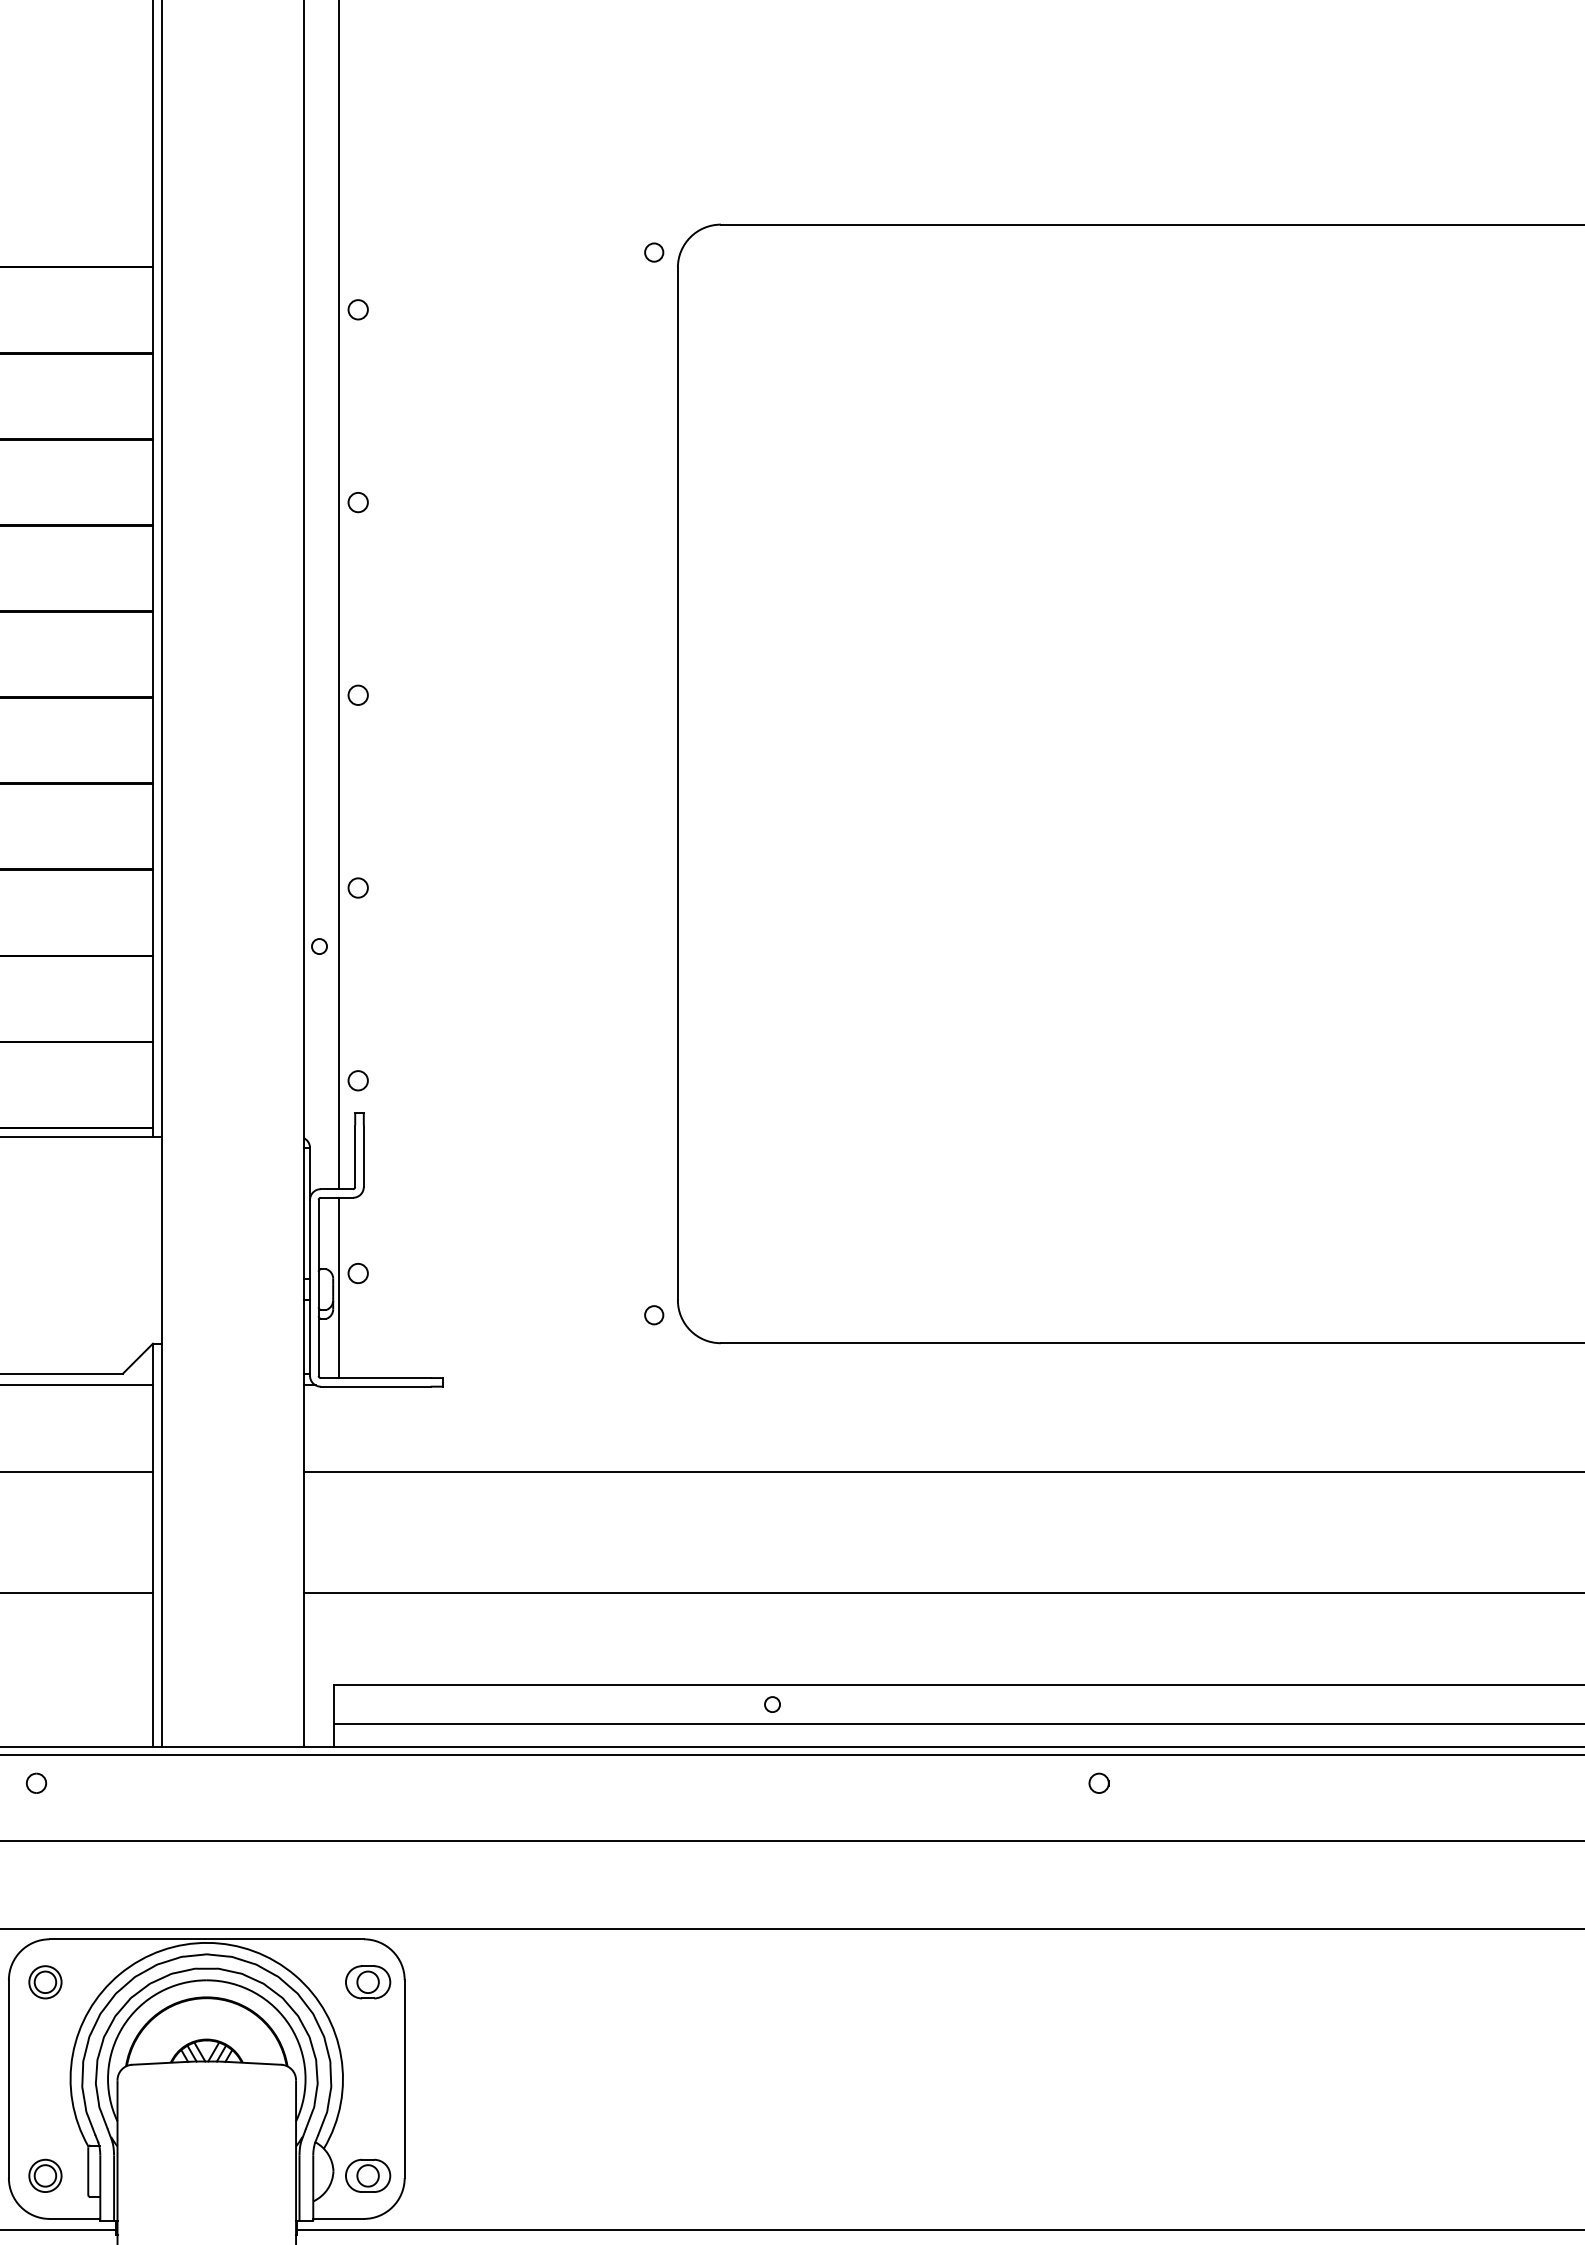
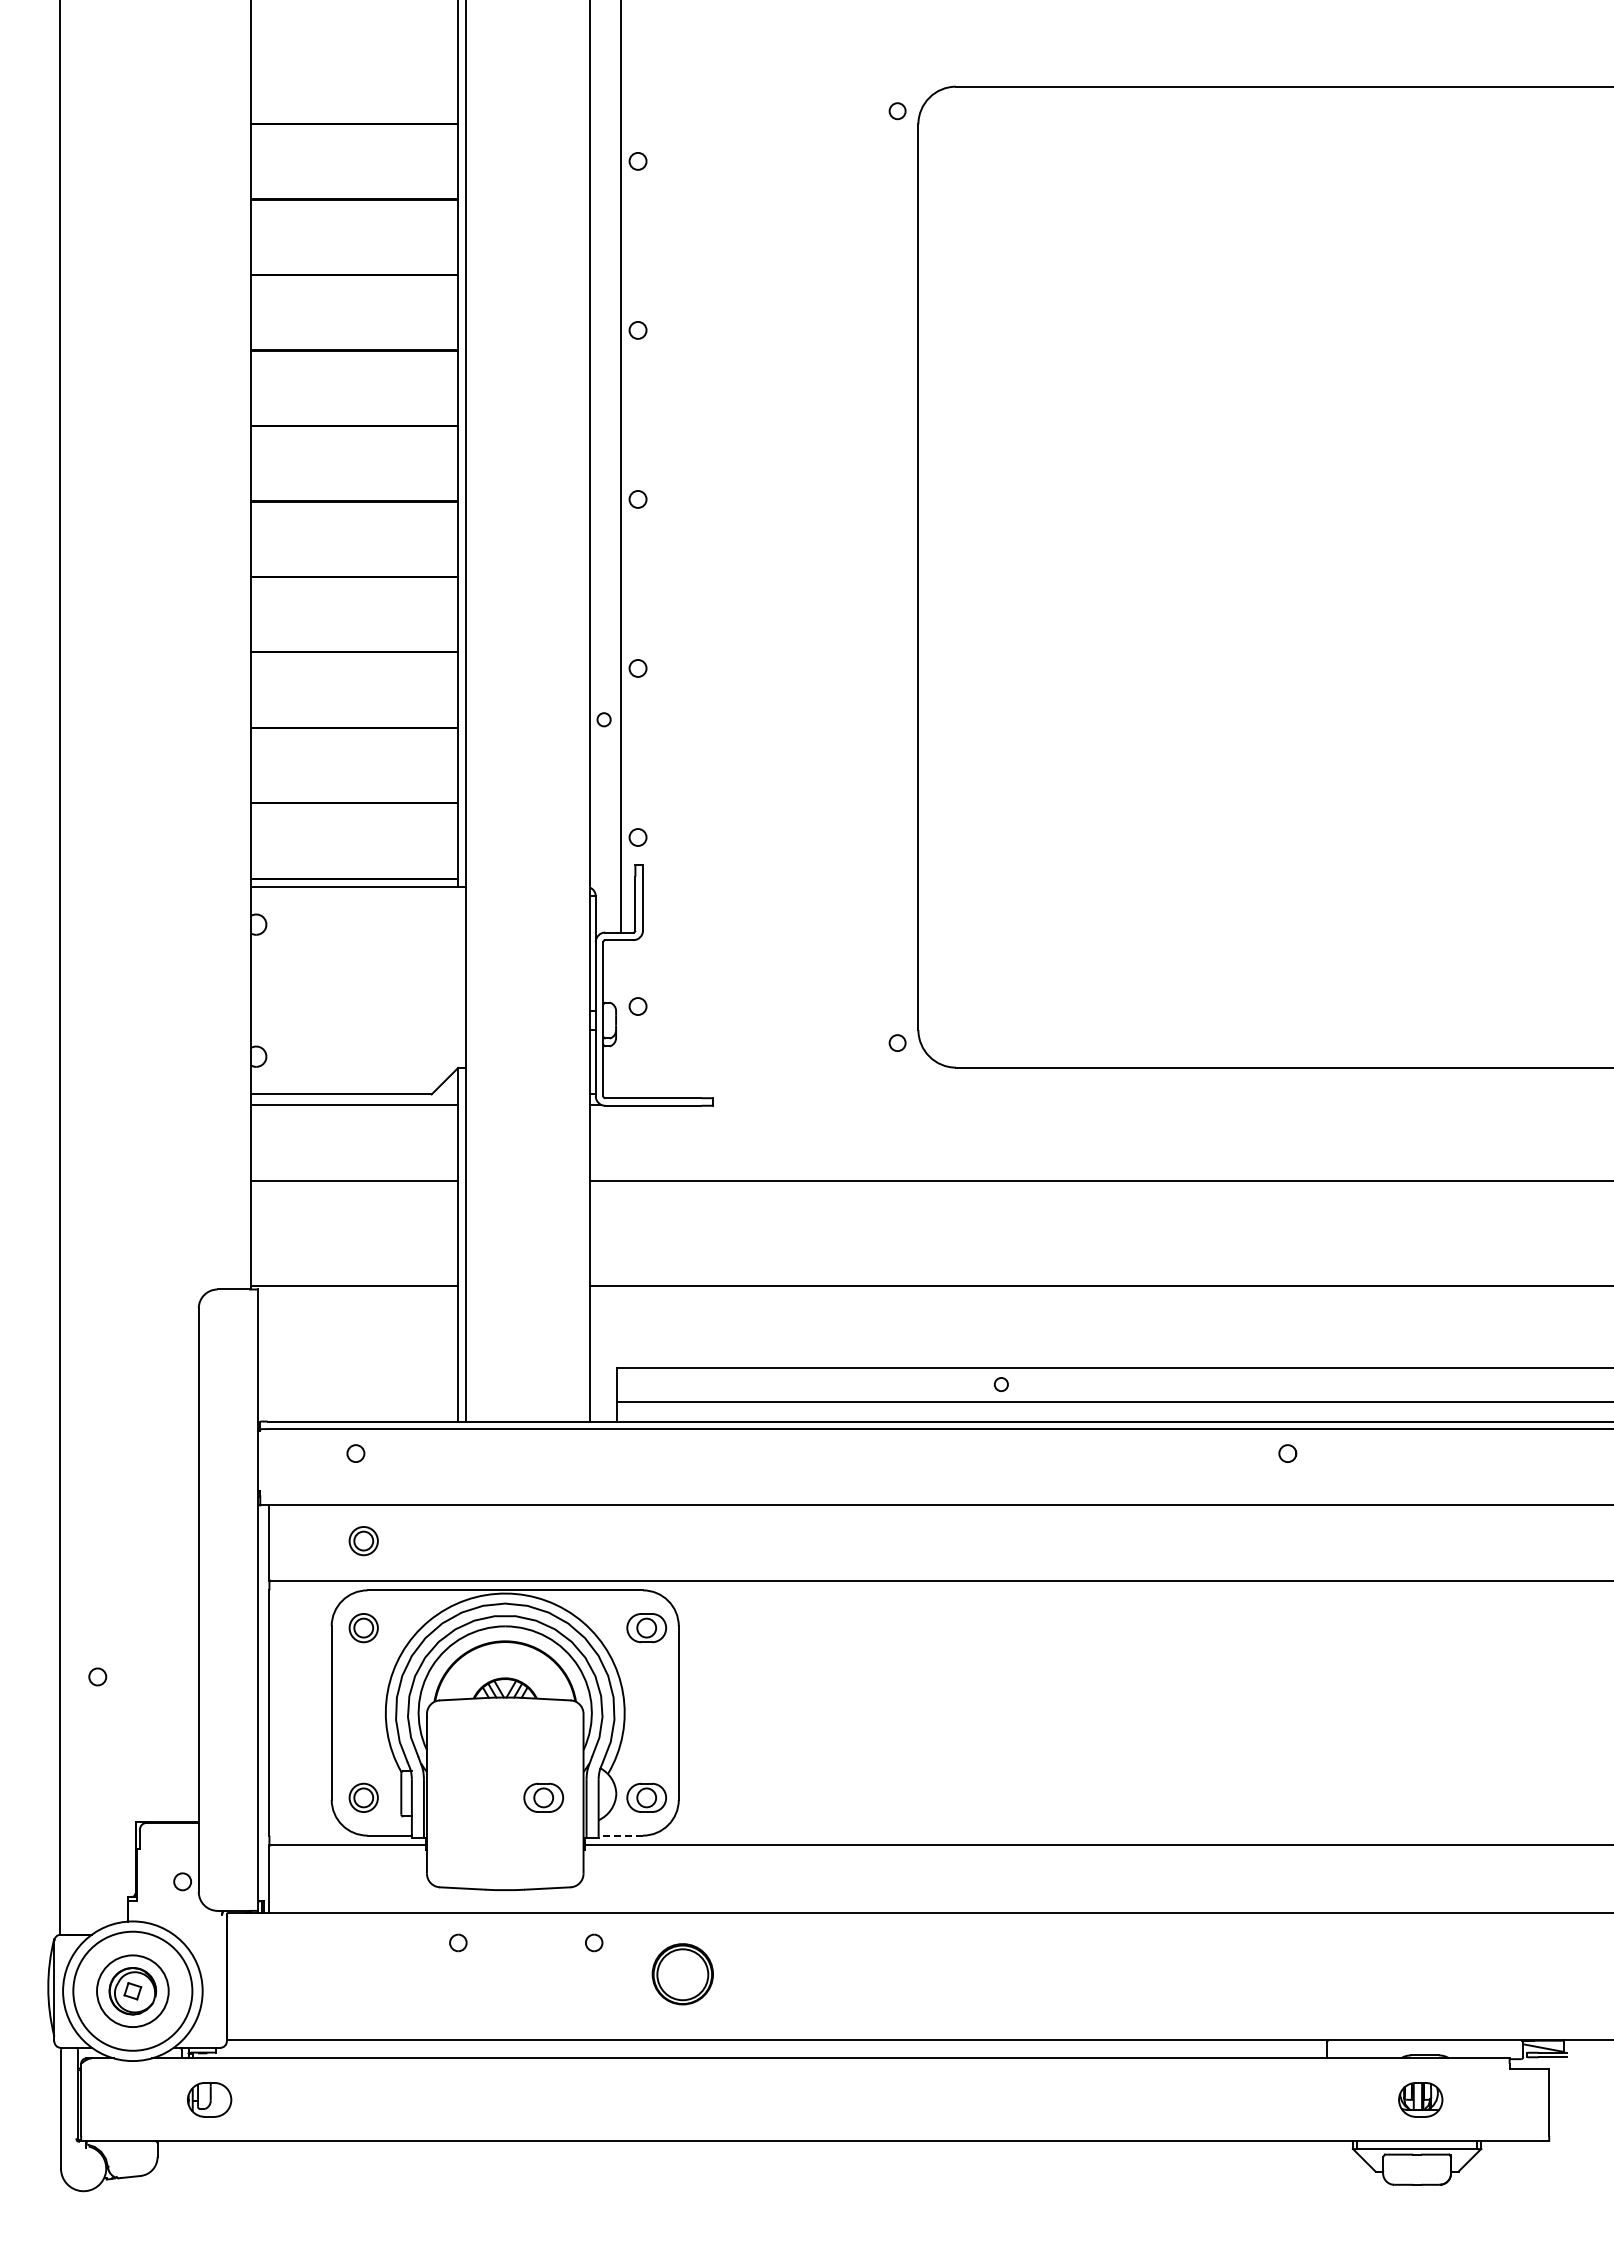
line: (339, 1288) -> (621, 1019), removed
part: (45, 1883) -> (363, 1541), added
part: (250, 2175) -> (543, 1797), added
line: (338, 2218) -> (620, 1835), solid -> dashed

